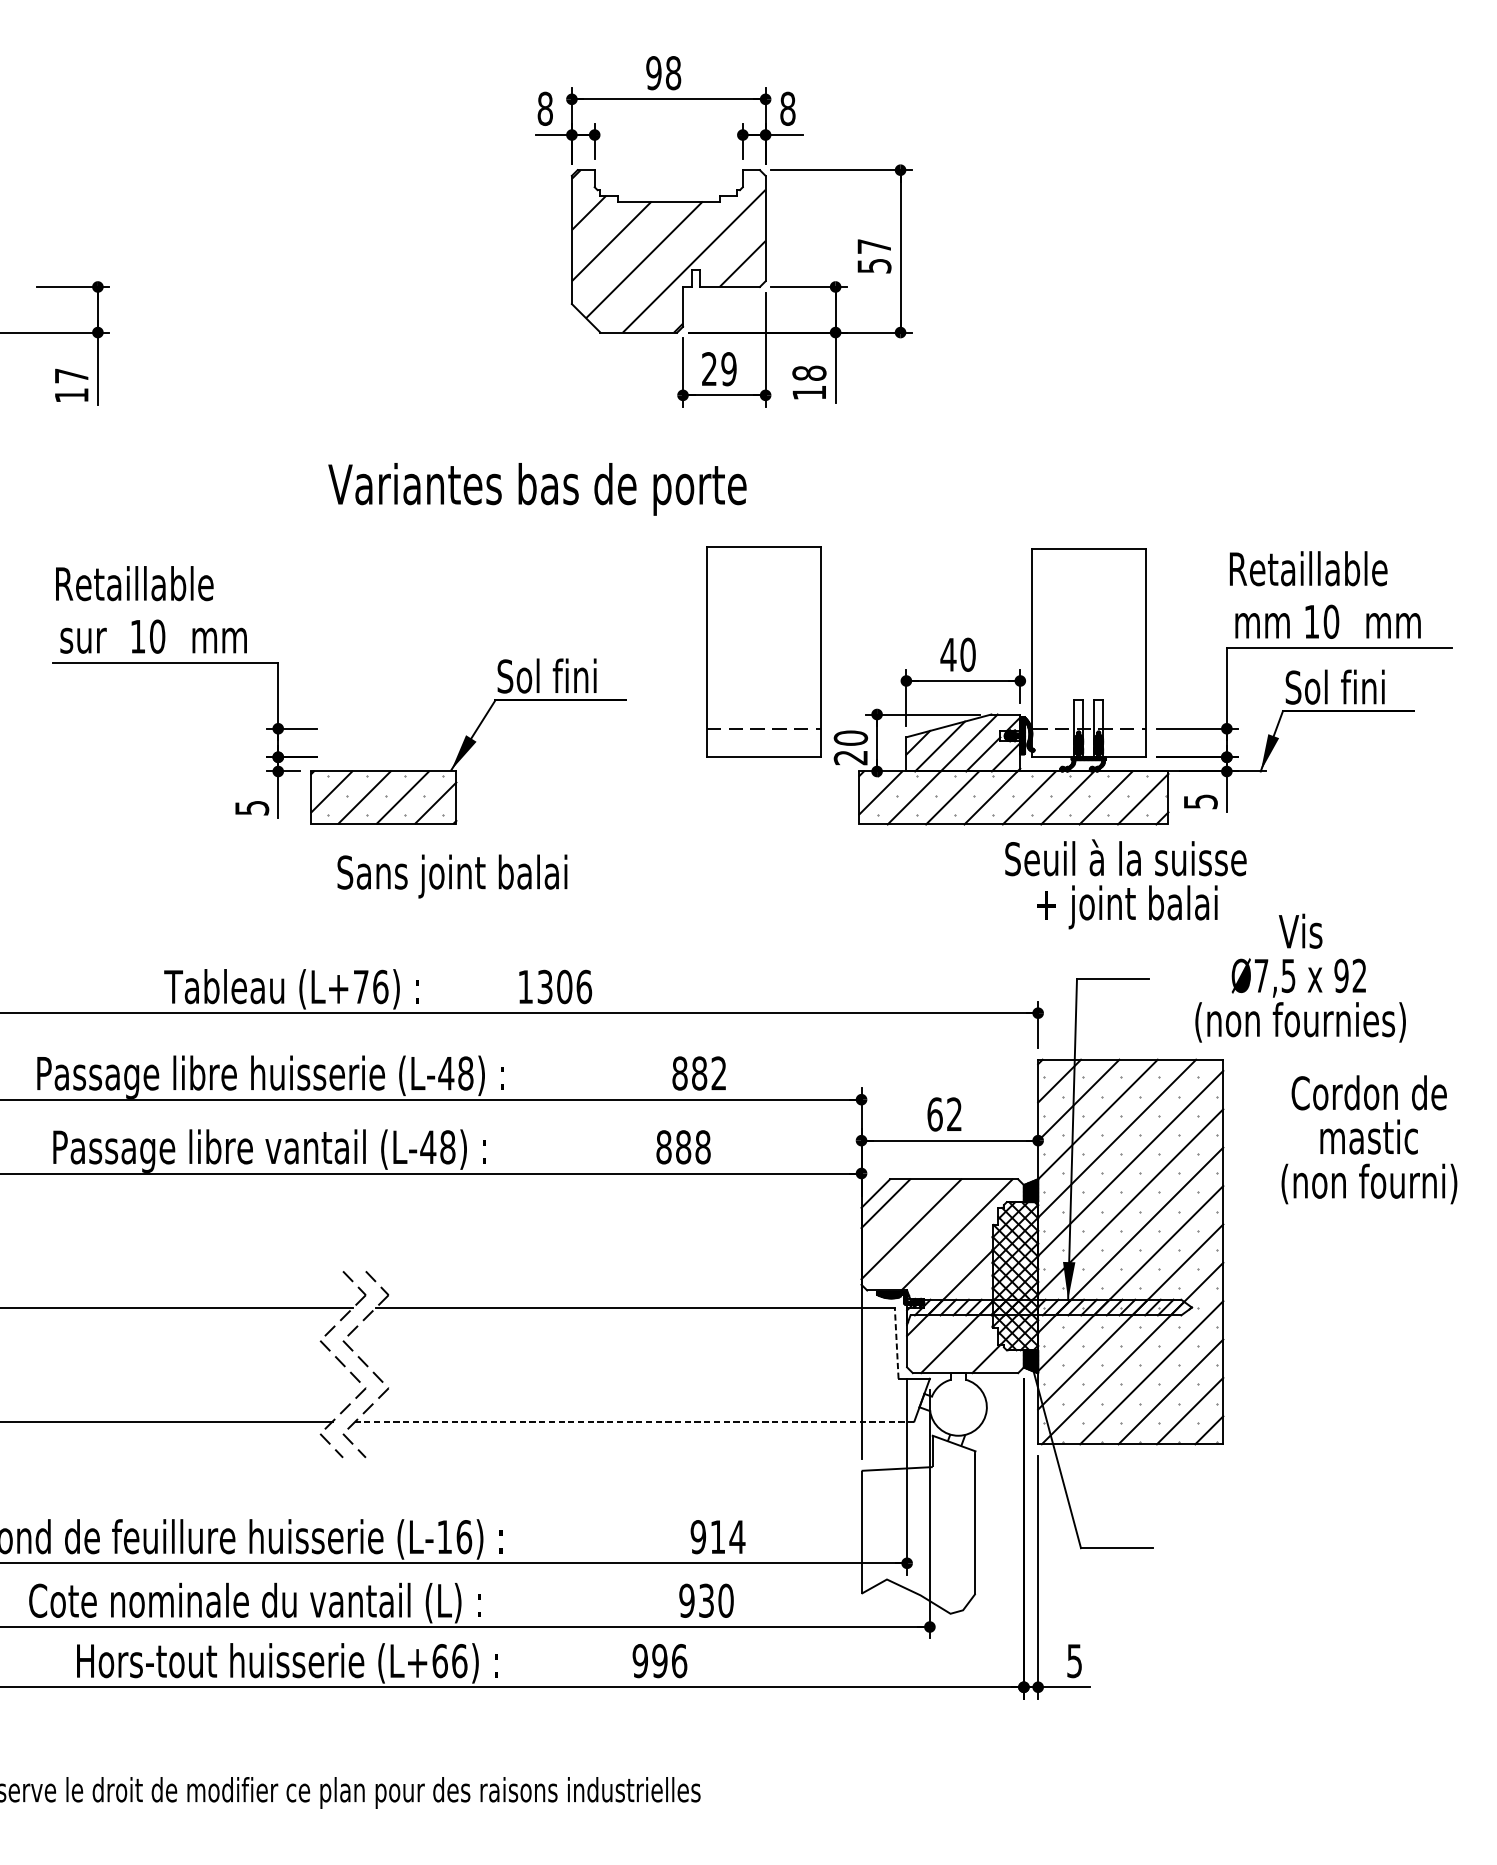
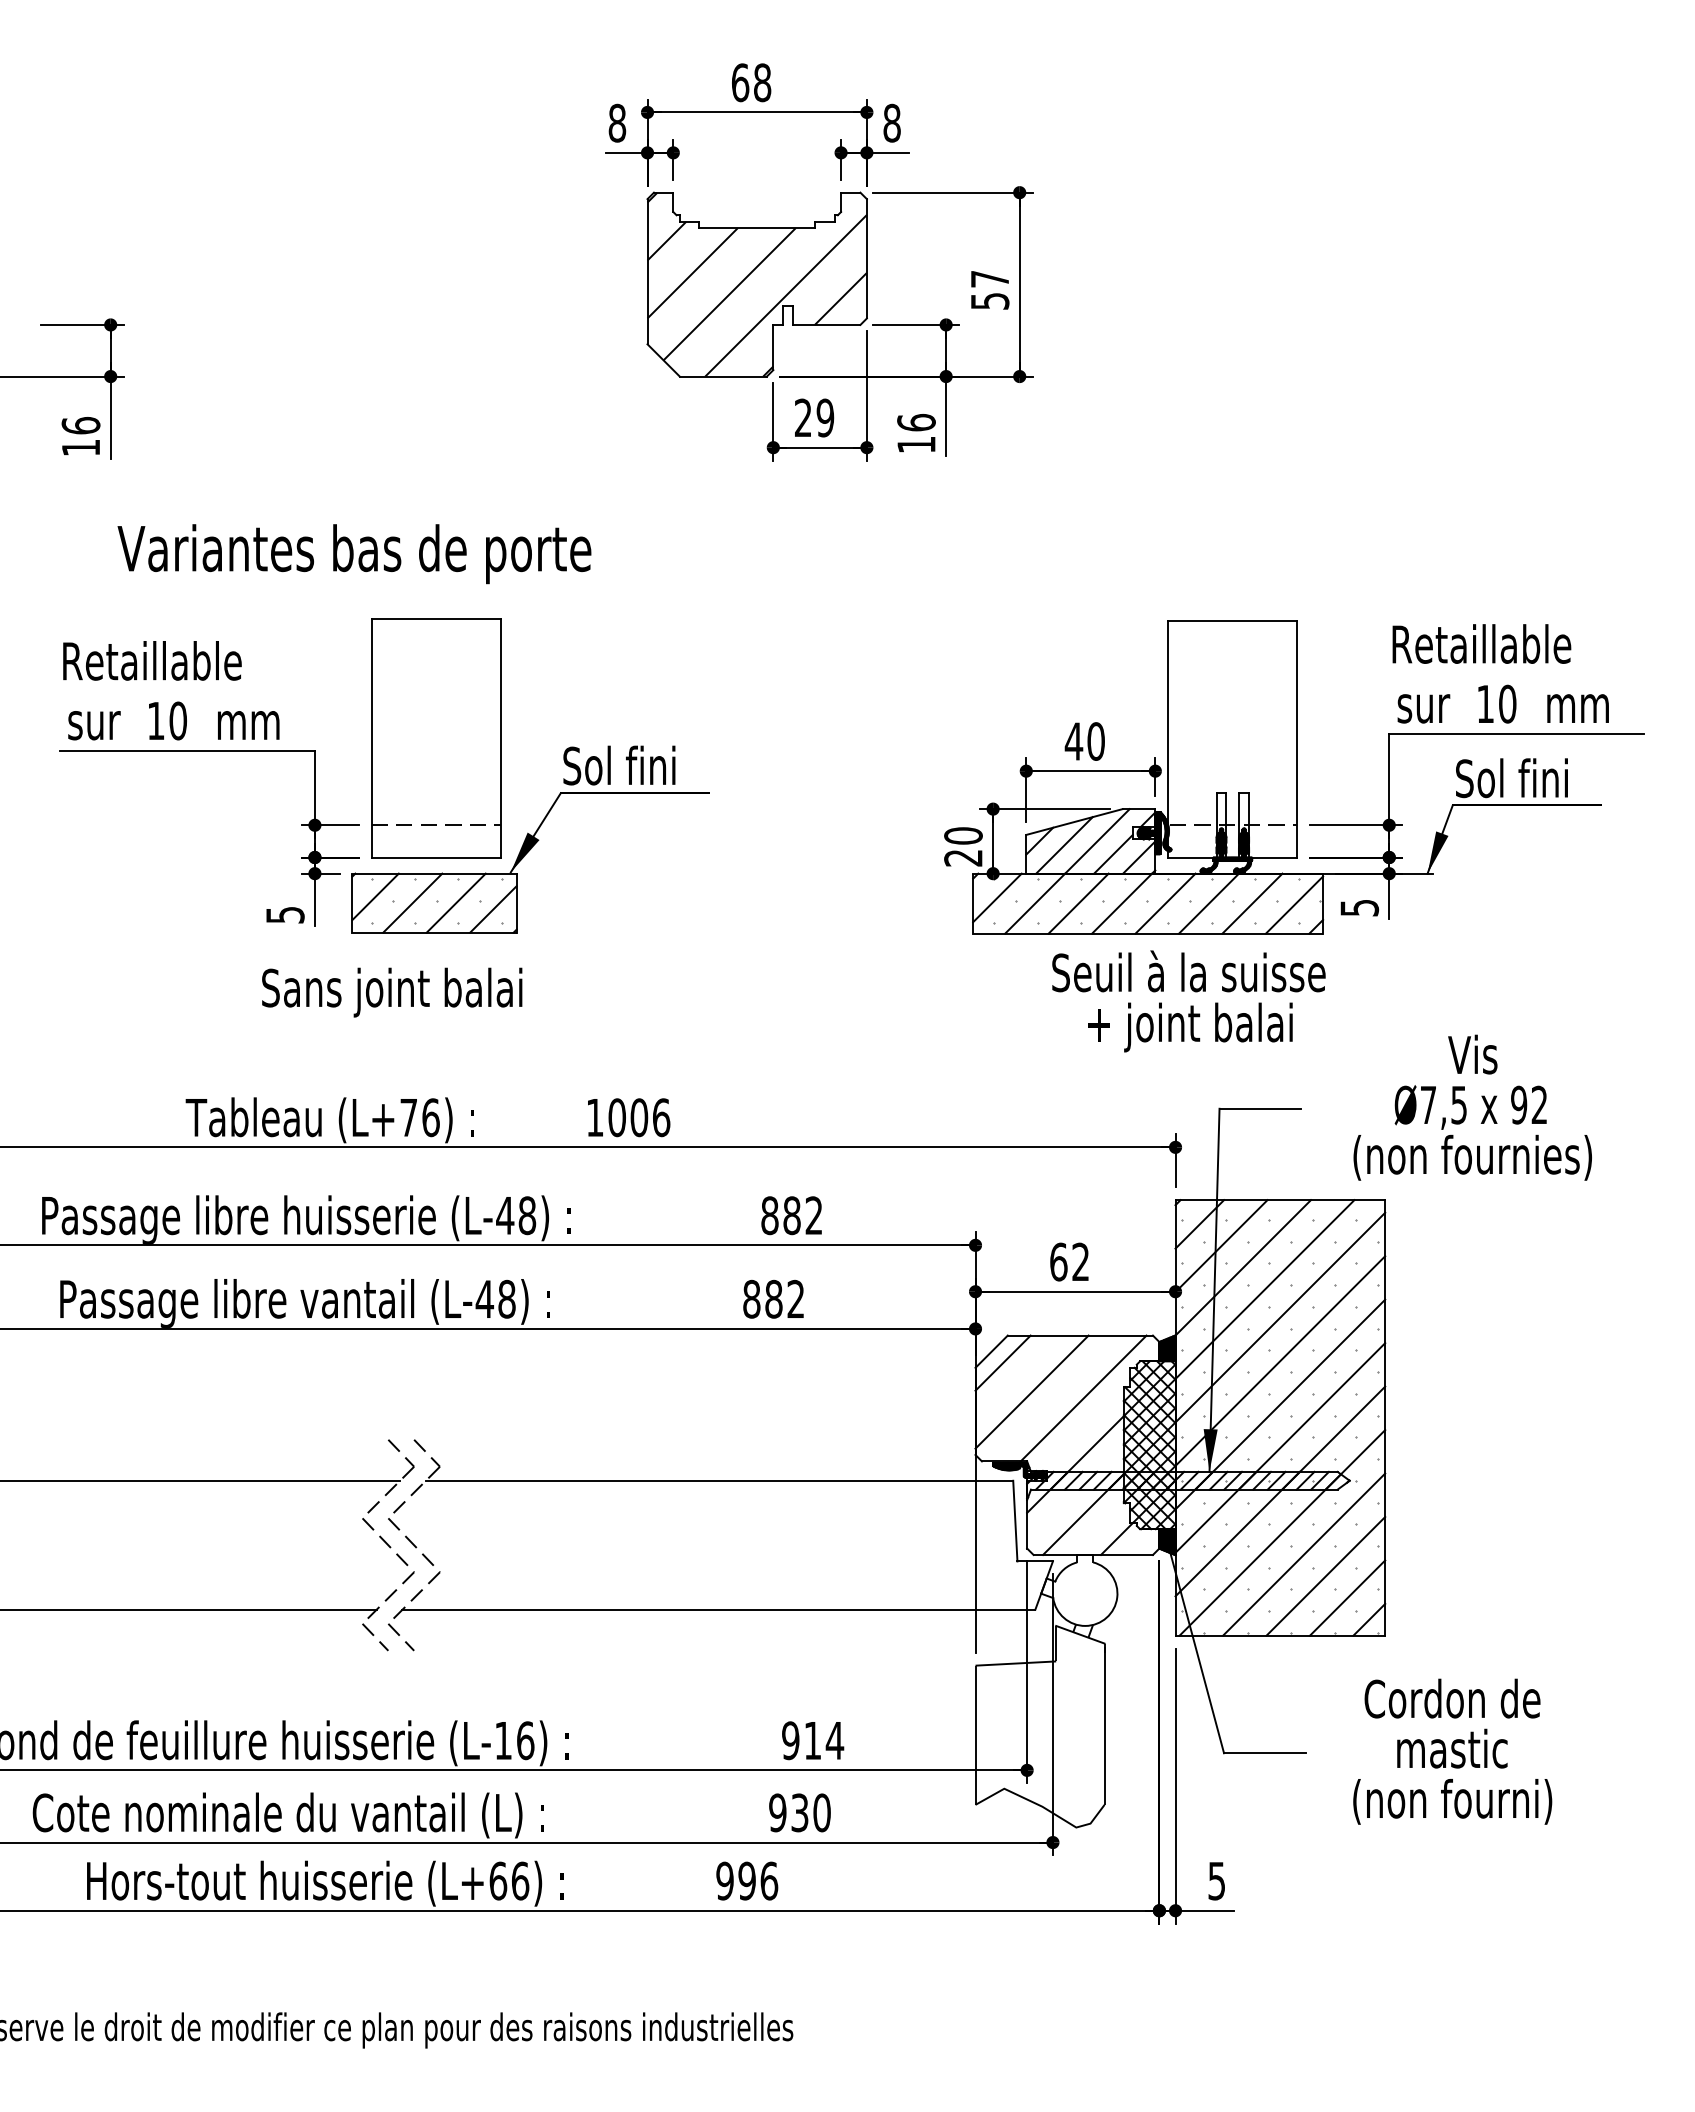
text: (654, 72) -> (740, 82), 98 -> 68
text: (809, 373) -> (916, 422), 18 -> 16
text: (71, 375) -> (80, 425), 17 -> 16
text: (537, 489) -> (354, 554), moved
text: (1261, 625) -> (1428, 708), mm -> sur
part: (764, 652) -> (436, 738), moved
text: (452, 876) -> (392, 992), moved
text: (1125, 884) -> (1188, 1001), moved
text: (544, 986) -> (616, 1117), 1306 -> 1006
text: (1369, 1139) -> (1452, 1751), moved
text: (702, 1146) -> (795, 1298), 888 -> 882
line: (896, 1342) -> (1015, 1520), dashed -> solid
line: (634, 1421) -> (718, 1609), dashed -> solid

